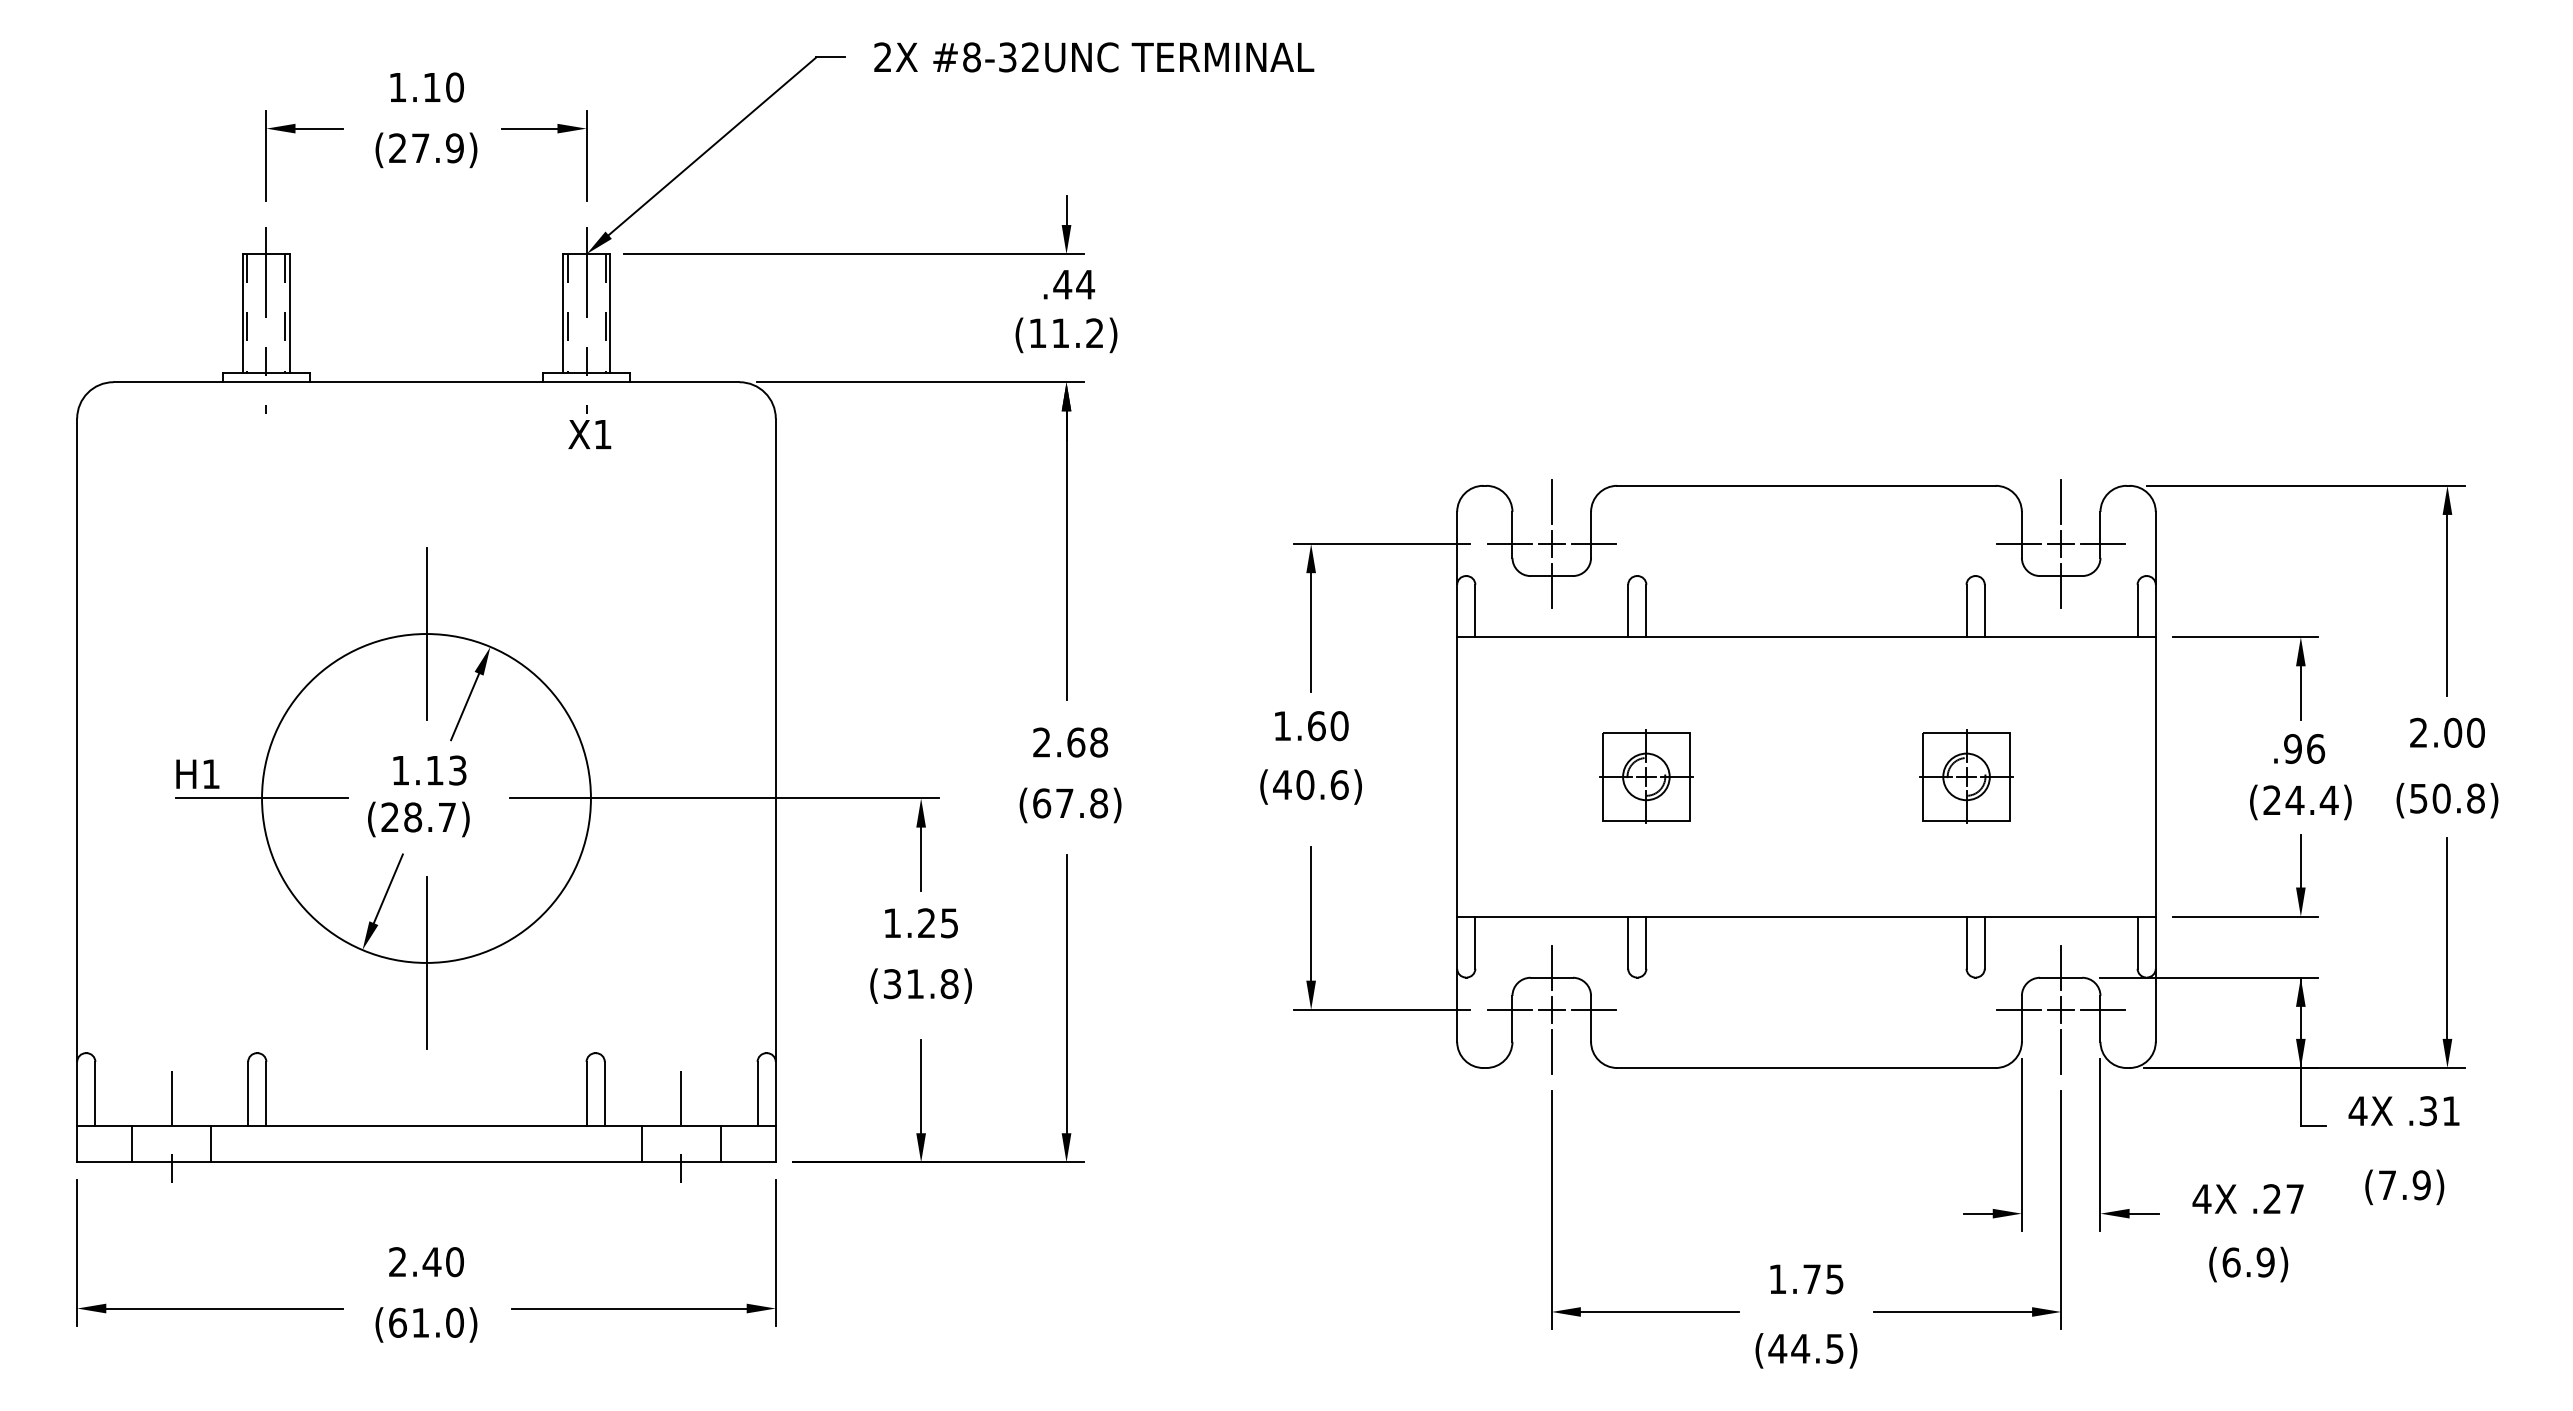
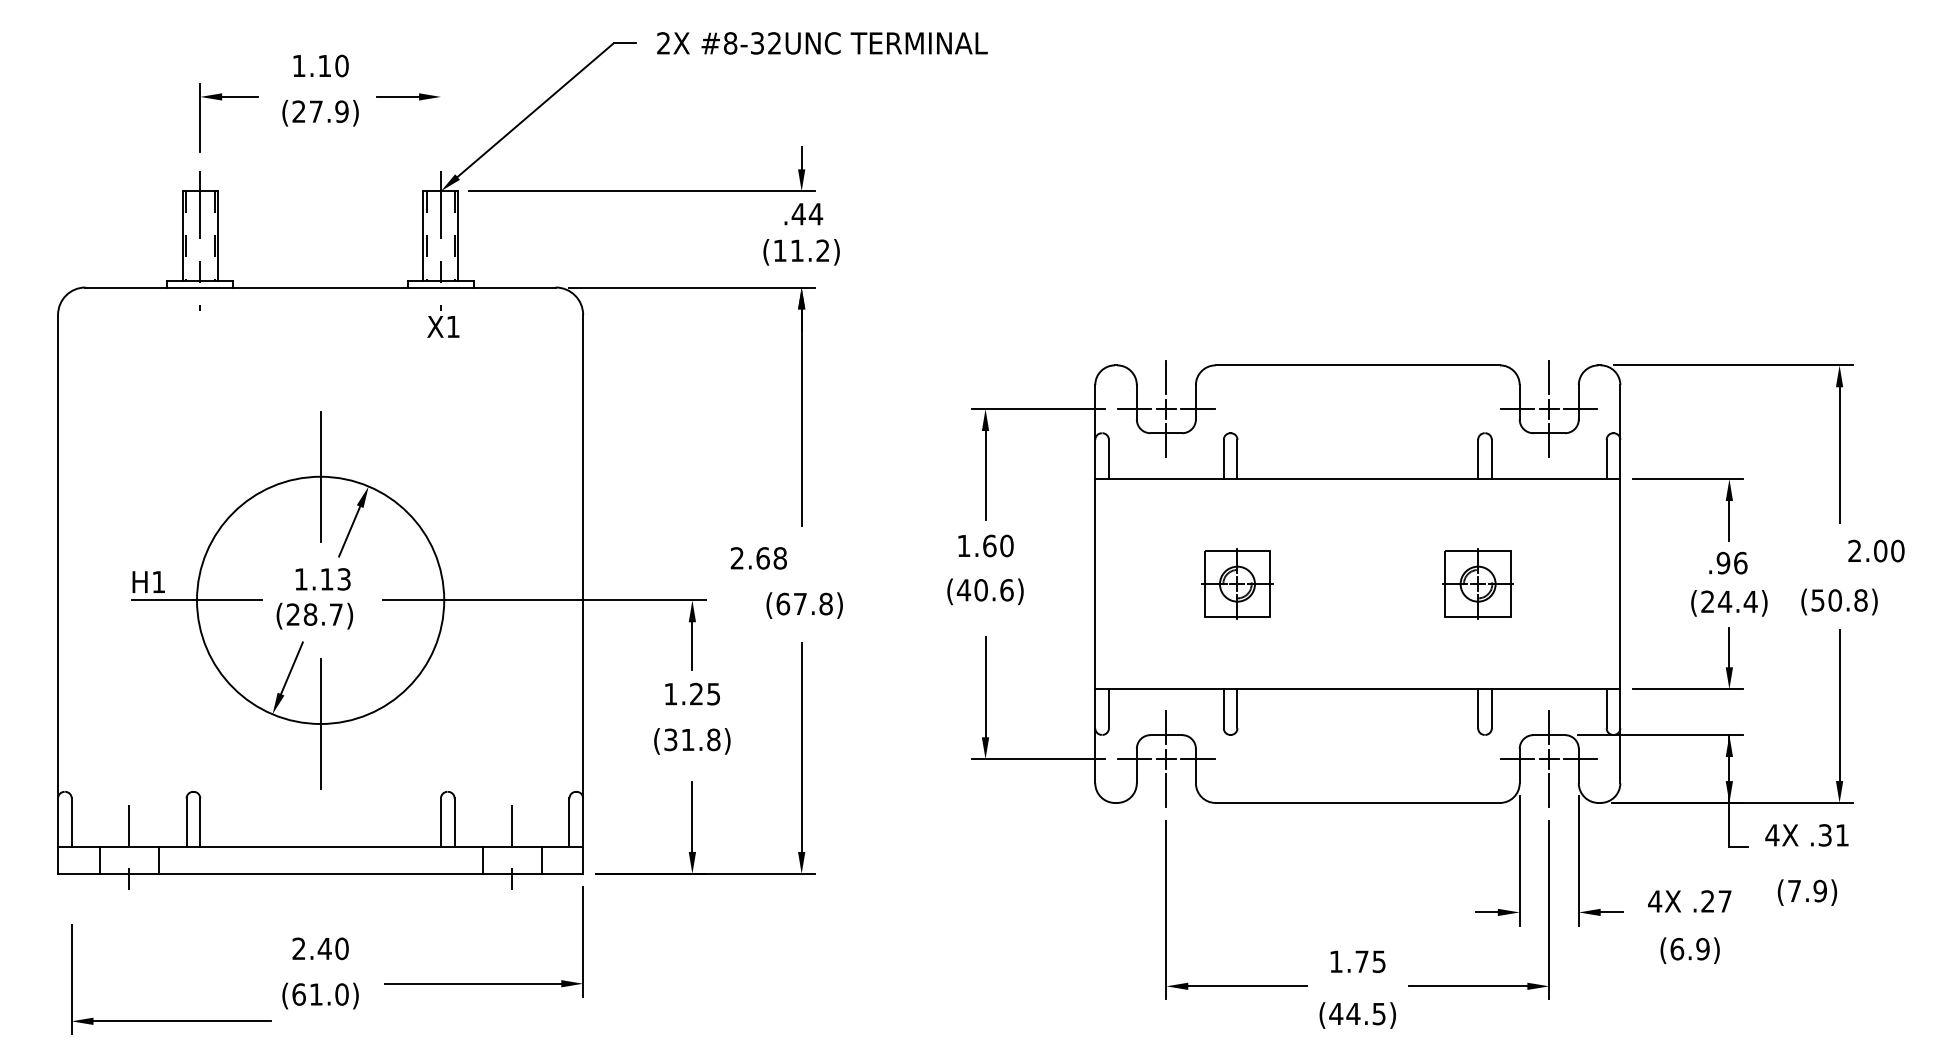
line: (586, 156) -> (440, 117), removed
text: (2447, 732) -> (1876, 550), moved
text: (1070, 742) -> (758, 558), moved
part: (209, 1308) -> (171, 1021), moved

